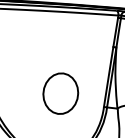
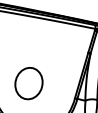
part: (60, 93) -> (28, 83), moved

